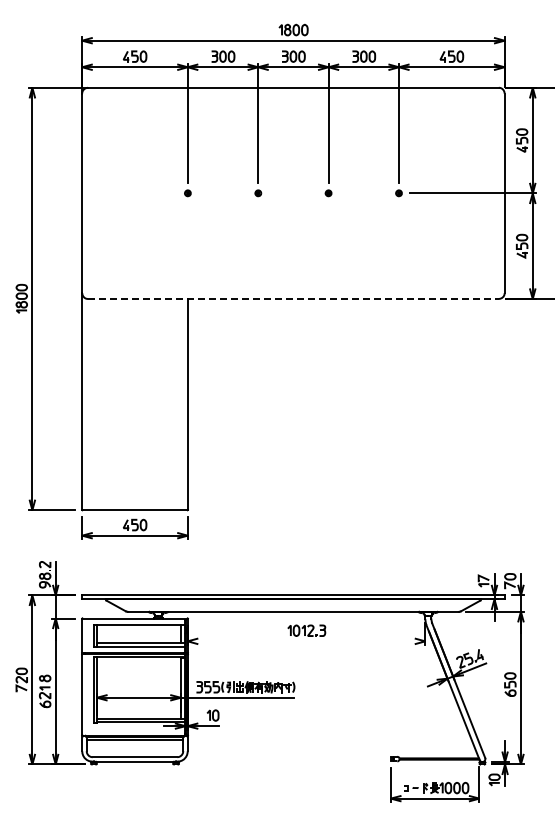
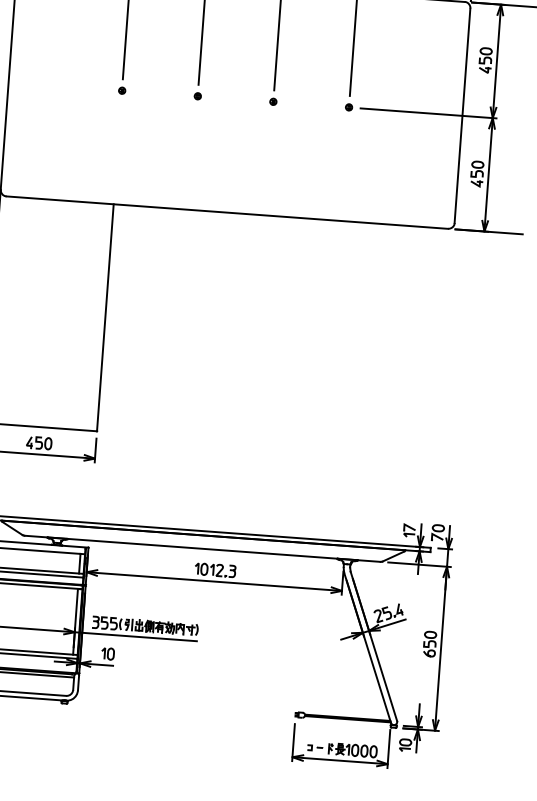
line: (293, 298) -> (227, 212), dashed -> solid
line: (306, 641) -> (214, 581), added

